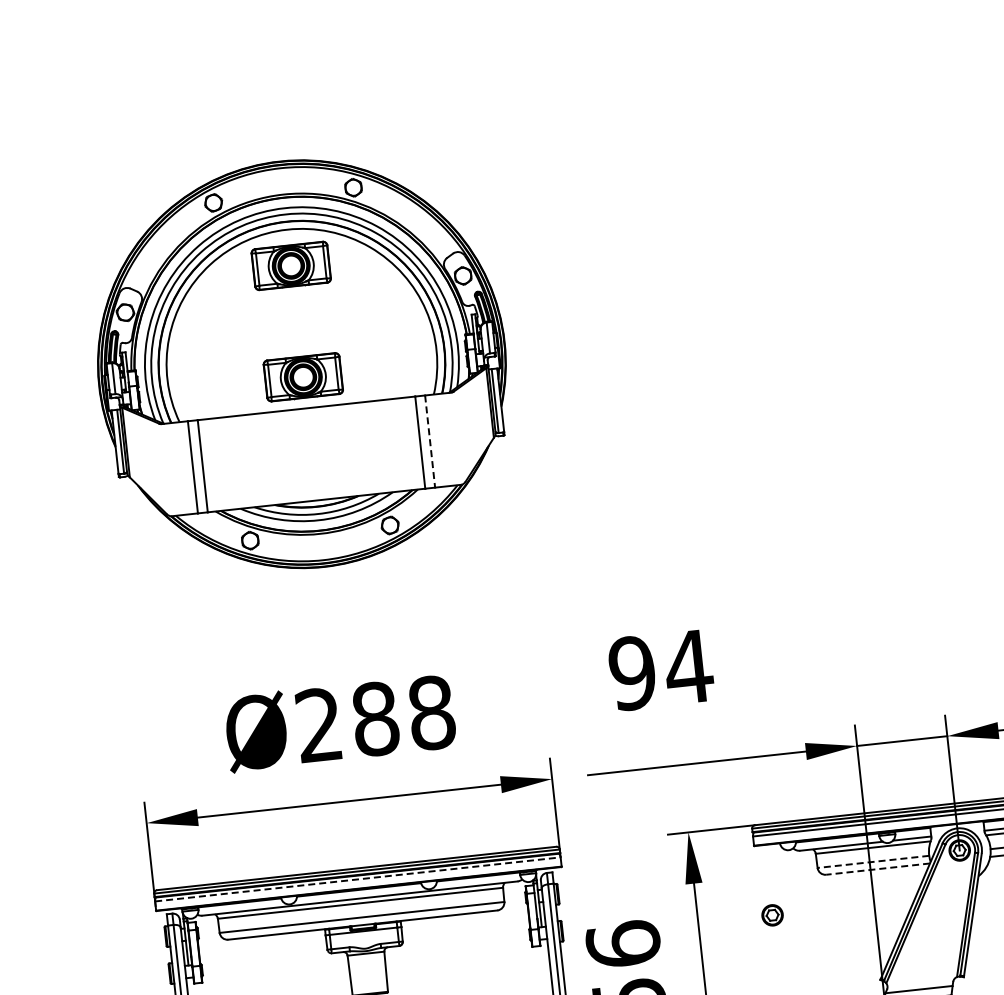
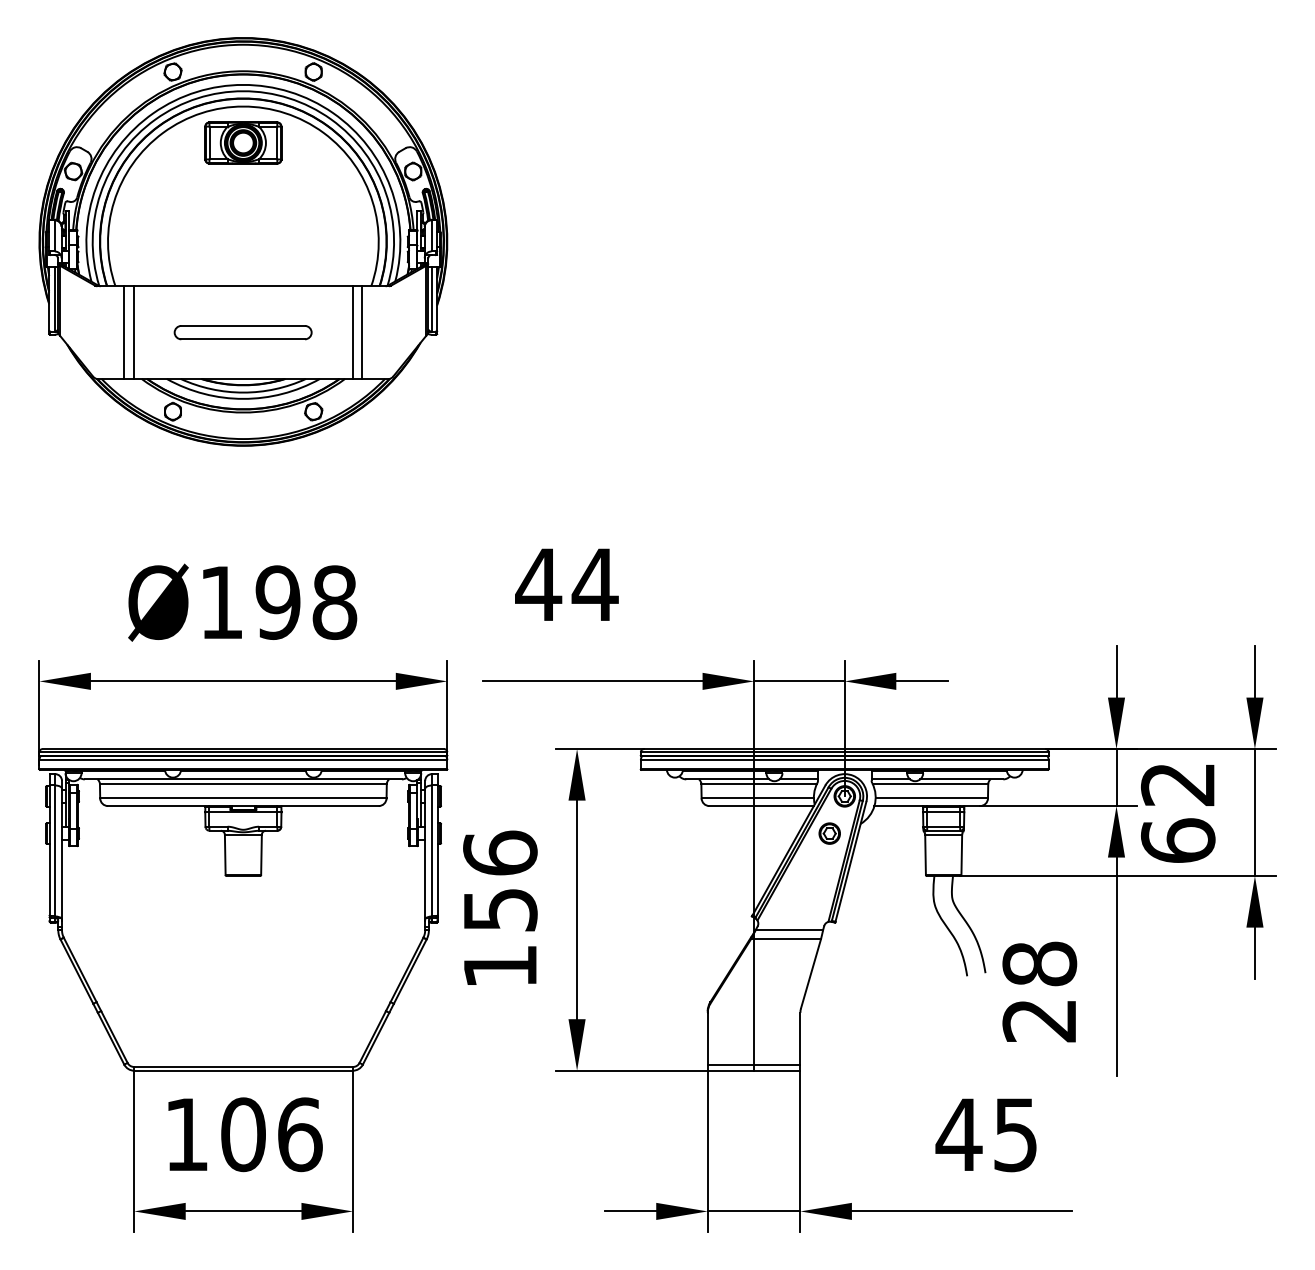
part: (303, 376) -> (243, 254), removed
line: (430, 442) -> (362, 333), dashed -> solid
part: (310, 454) -> (242, 332), added
text: (632, 672) -> (538, 584), 94 -> 44
text: (347, 721) -> (250, 602), Ø288 -> Ø198
line: (873, 862) -> (757, 798), dashed -> solid
line: (878, 869) -> (761, 806), dashed -> solid
line: (358, 879) -> (243, 760), dashed -> solid
part: (772, 915) -> (829, 833), moved

